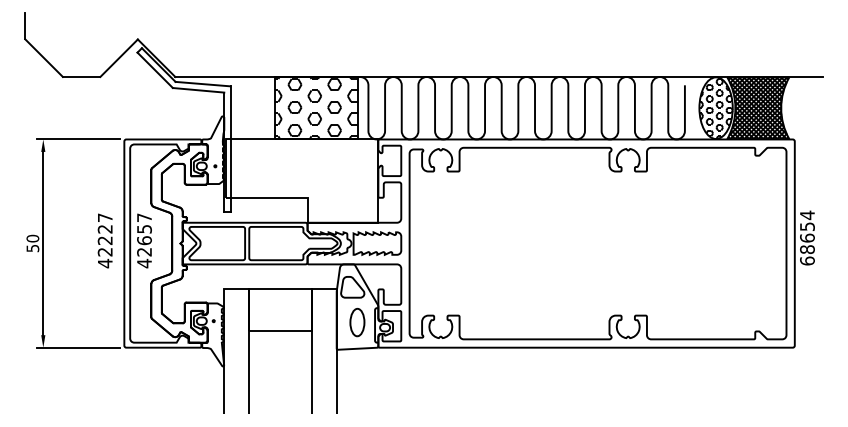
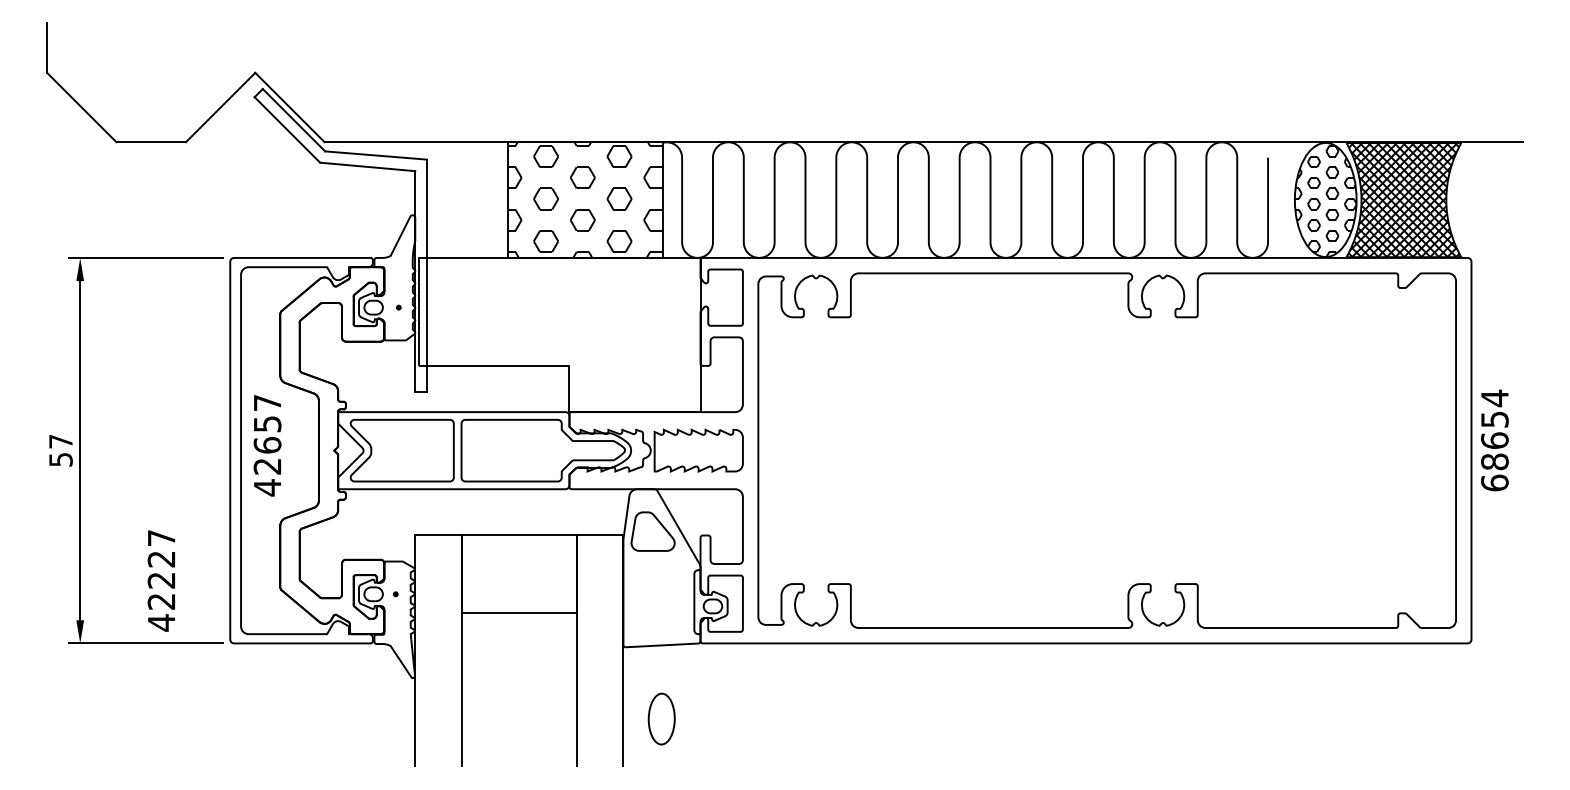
text: (32, 238) -> (60, 441), 50 -> 57
text: (104, 240) -> (160, 580), moved
part: (357, 322) -> (661, 718), moved

